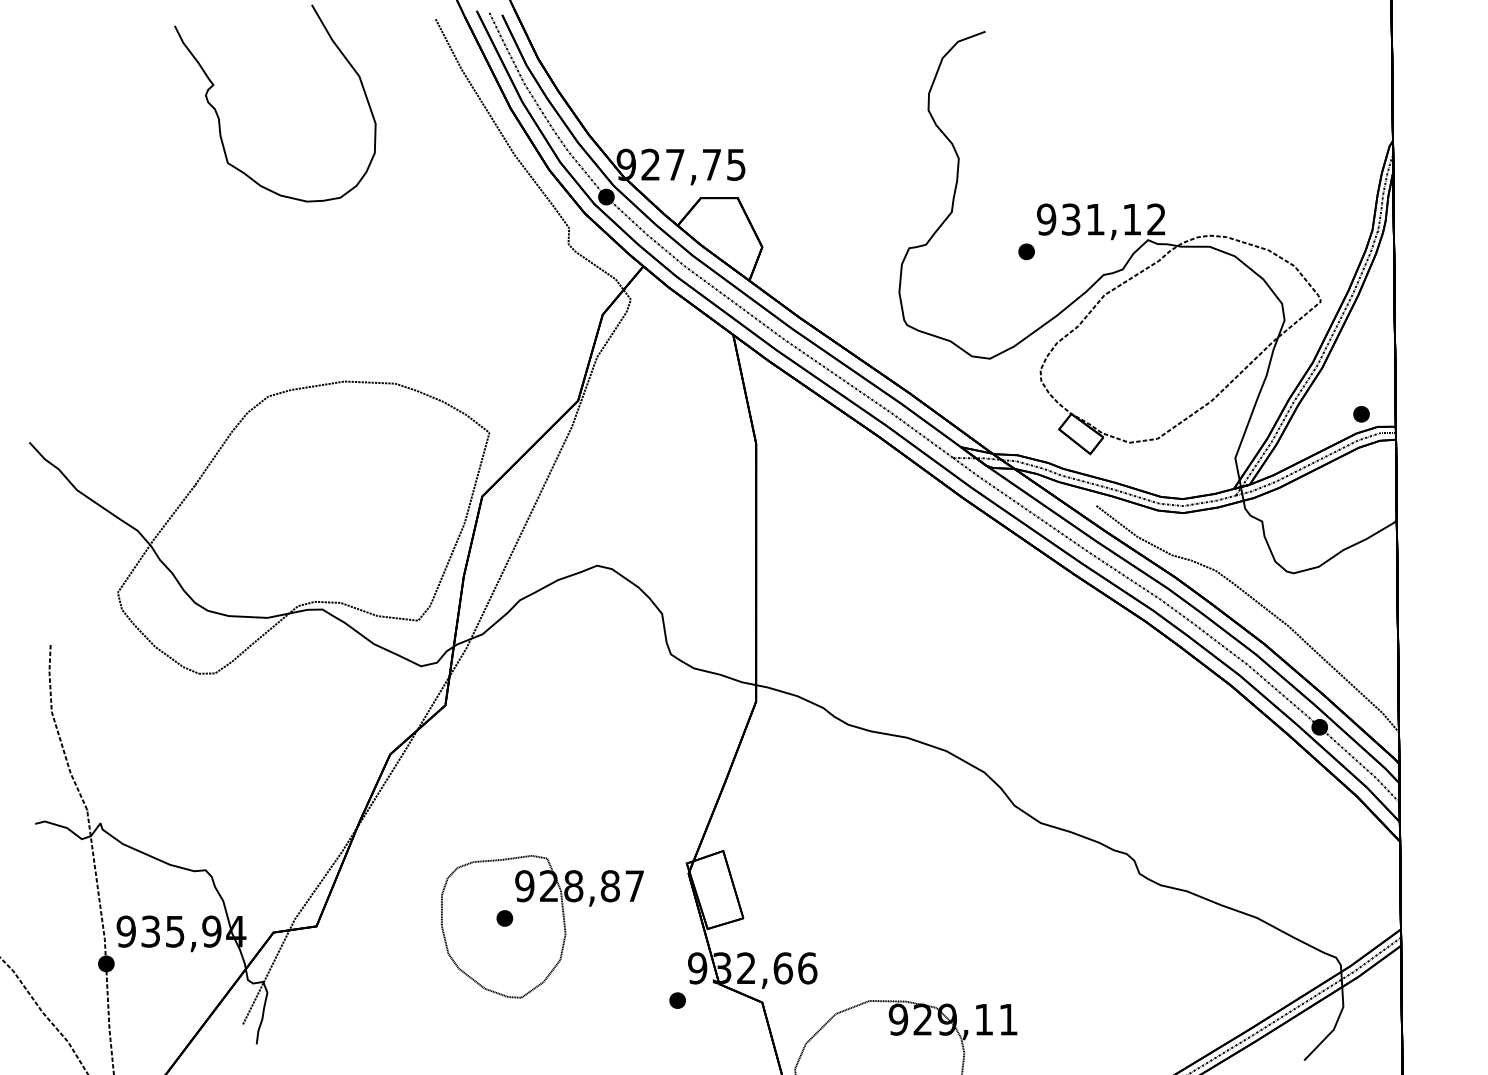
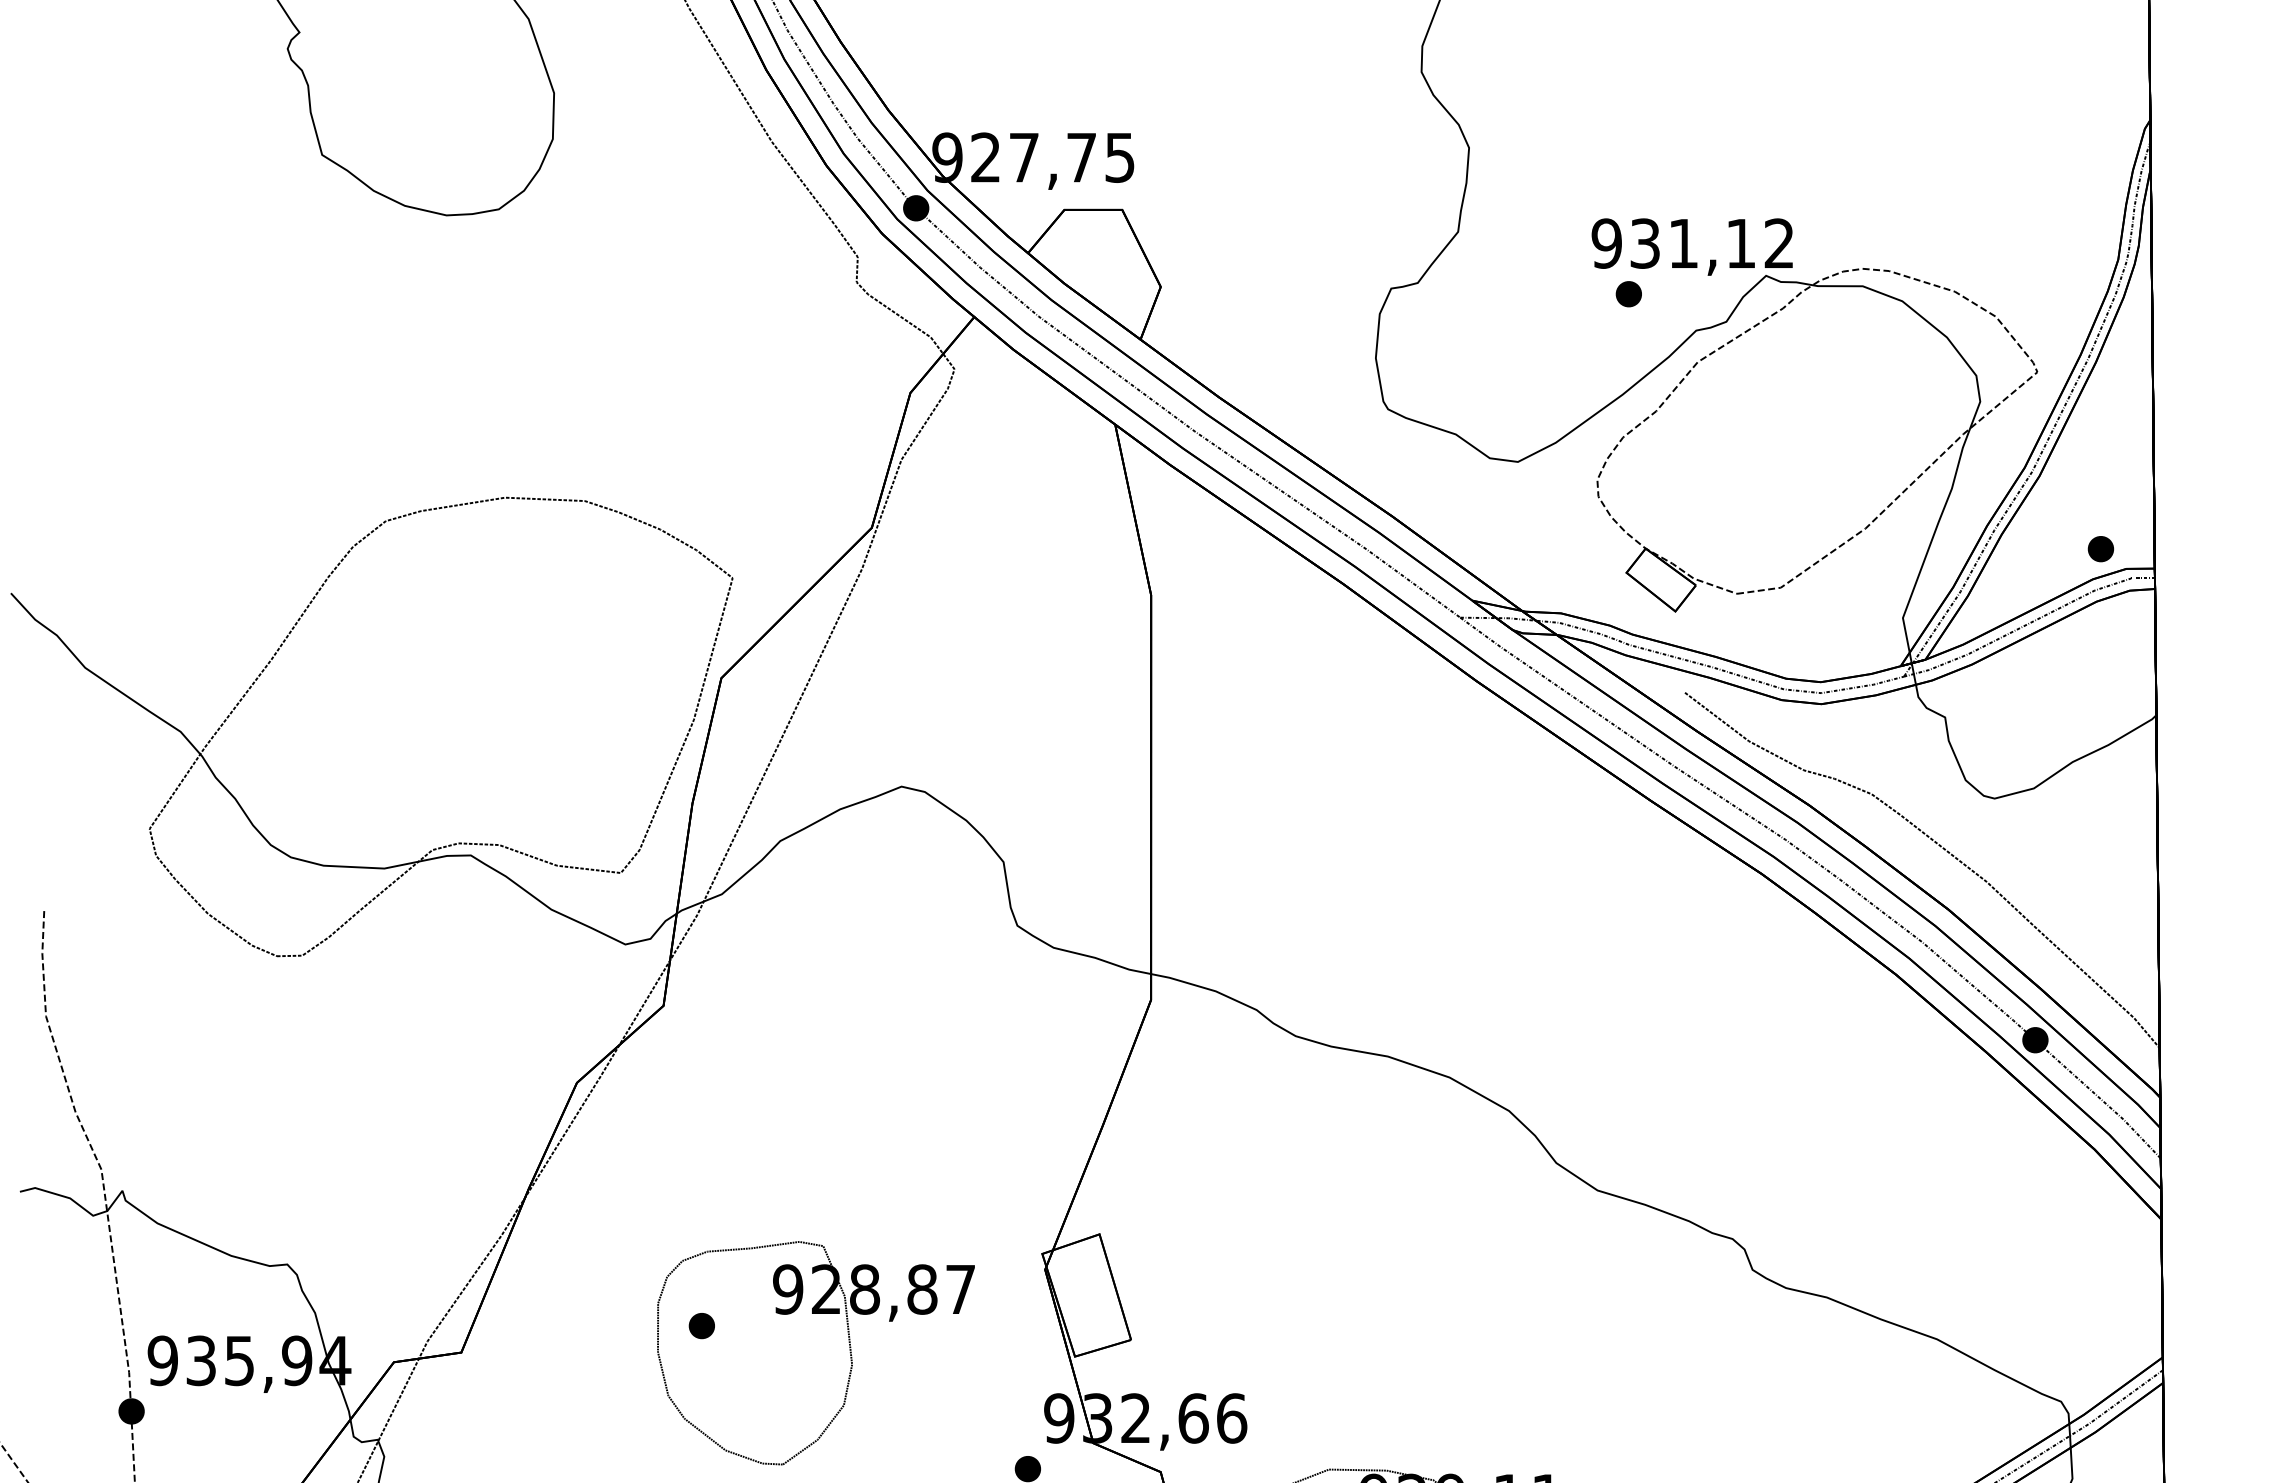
part: (1026, 251) -> (1628, 293), moved
part: (504, 918) -> (701, 1326), moved

